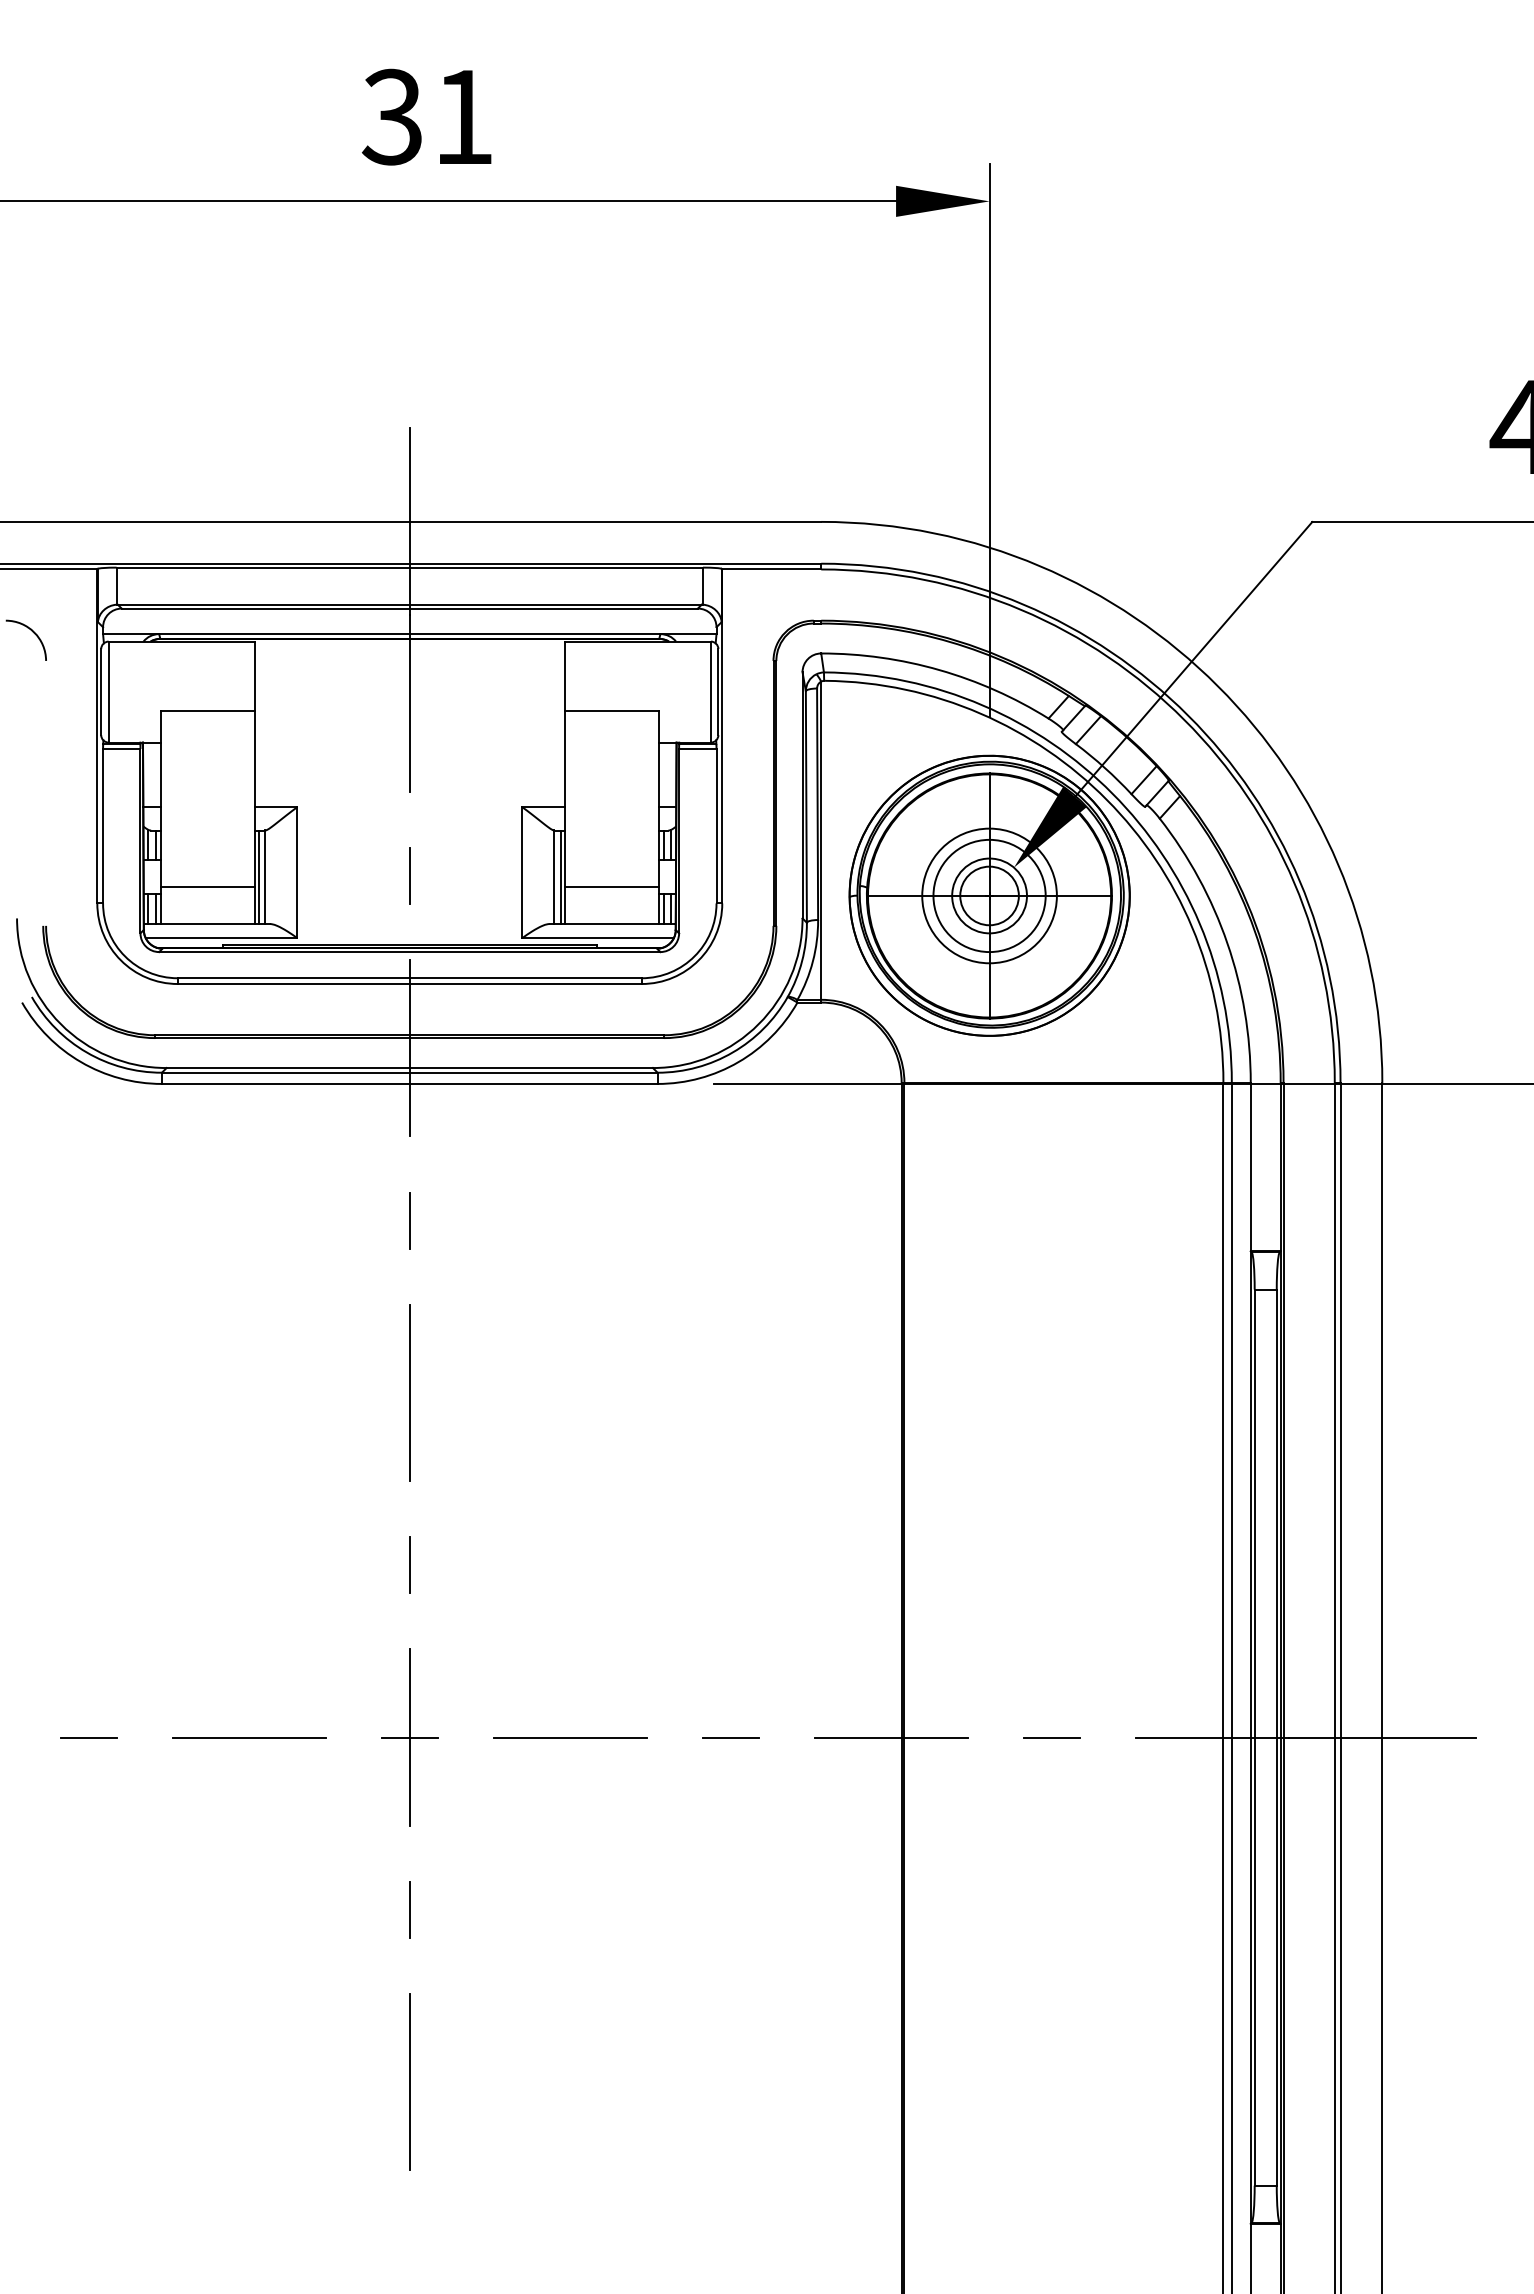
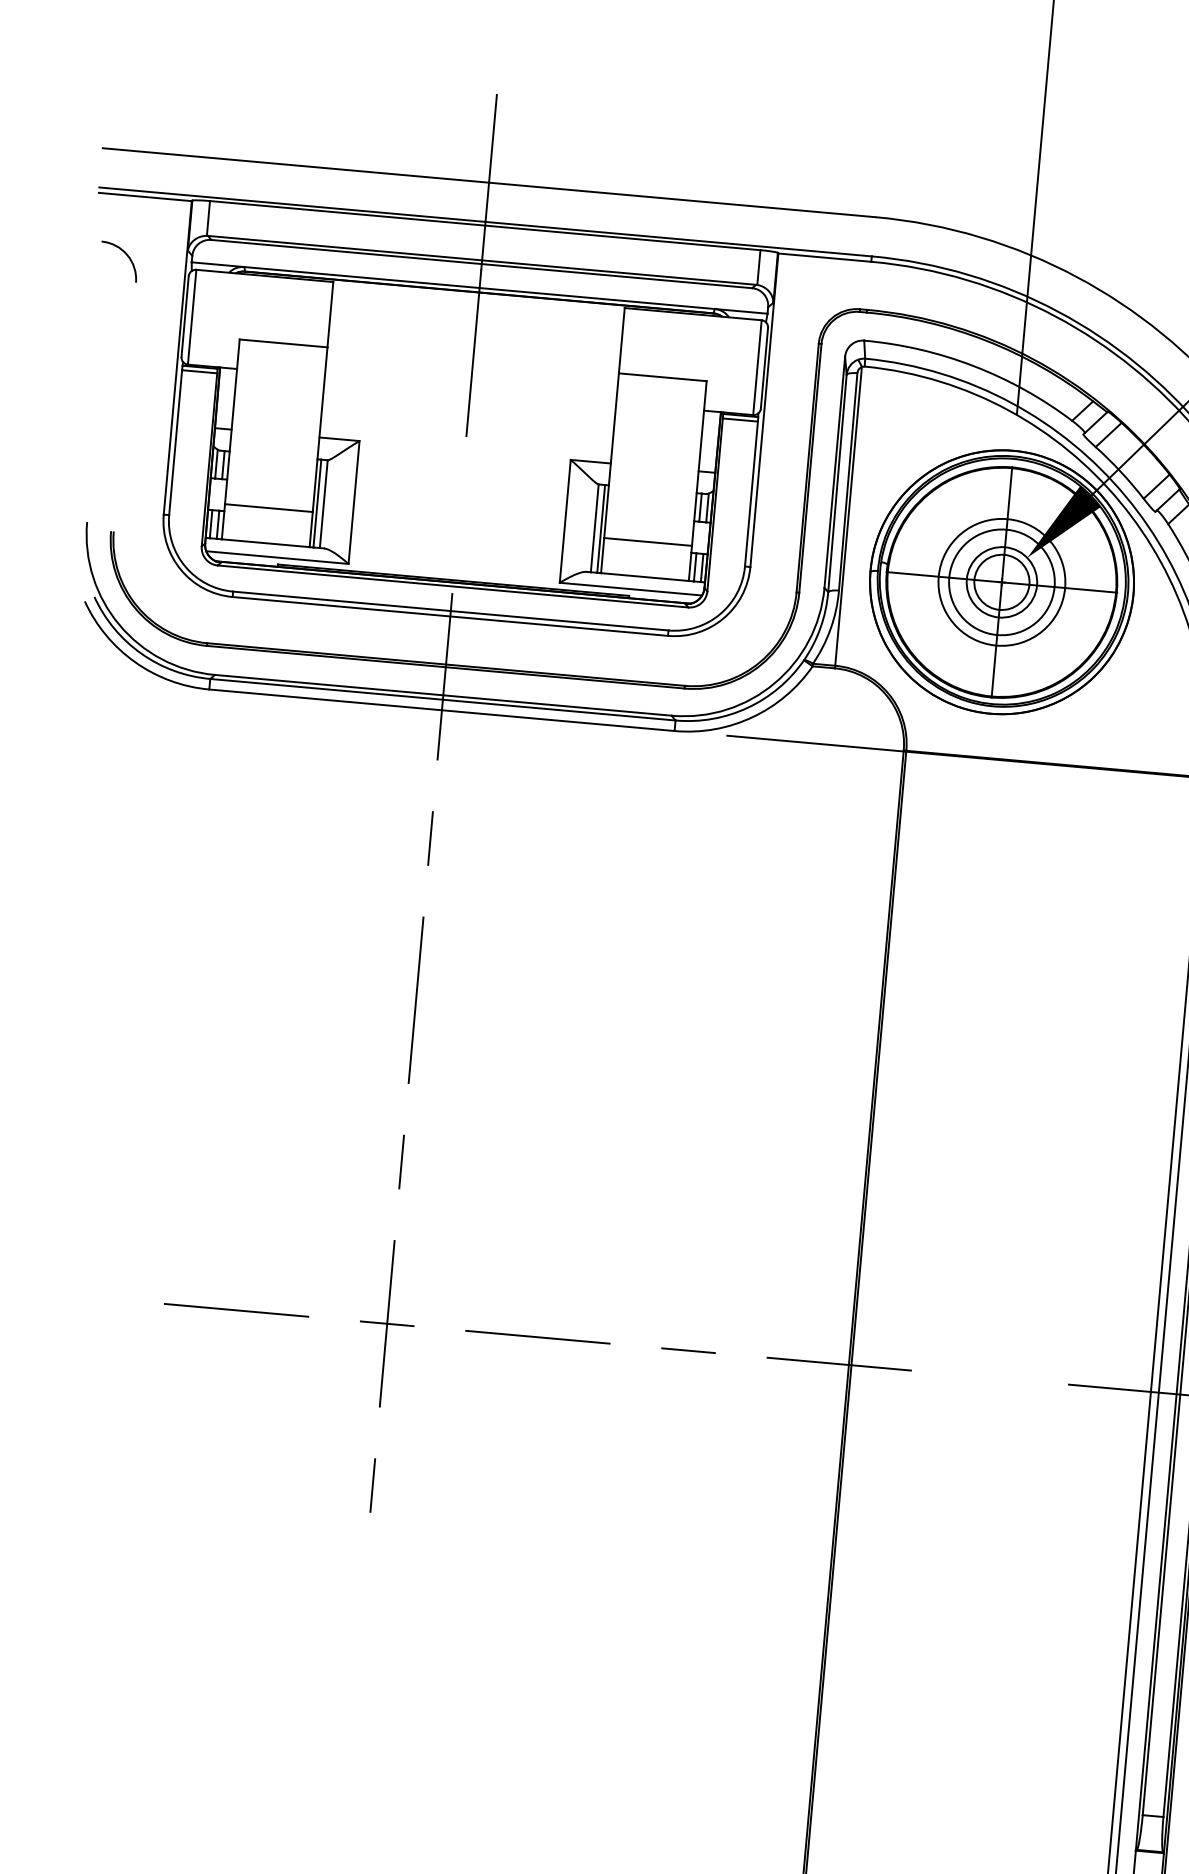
line: (409, 875) -> (459, 514), removed
line: (88, 1737) -> (85, 1296), removed
line: (1051, 1737) -> (989, 1377), removed
line: (409, 2082) -> (358, 1647), removed

